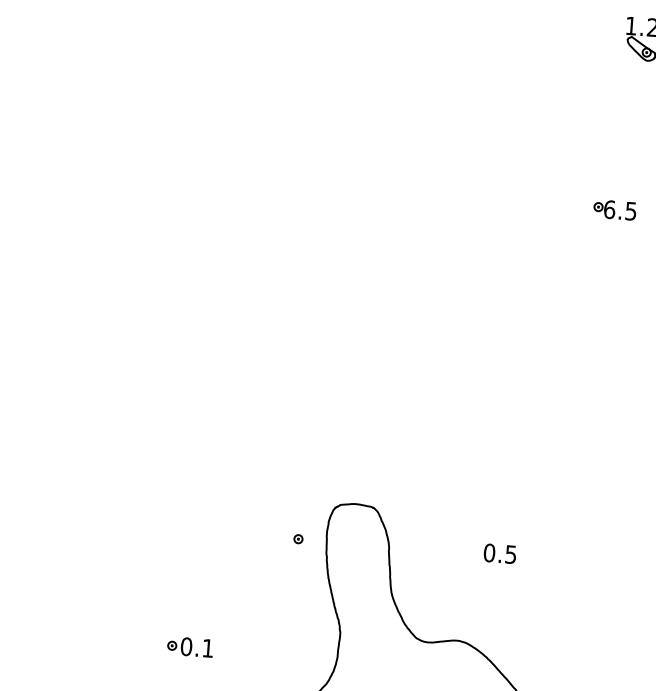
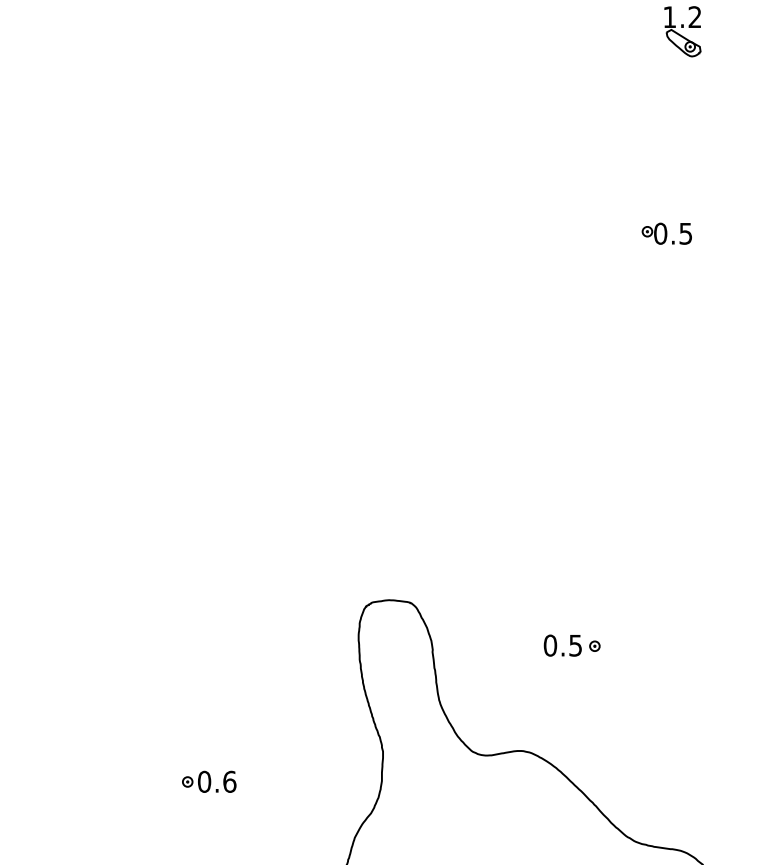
text: (609, 209) -> (660, 233), 6.5 -> 0.5
part: (298, 538) -> (594, 645), moved
text: (207, 648) -> (229, 781), 0.1 -> 0.6

